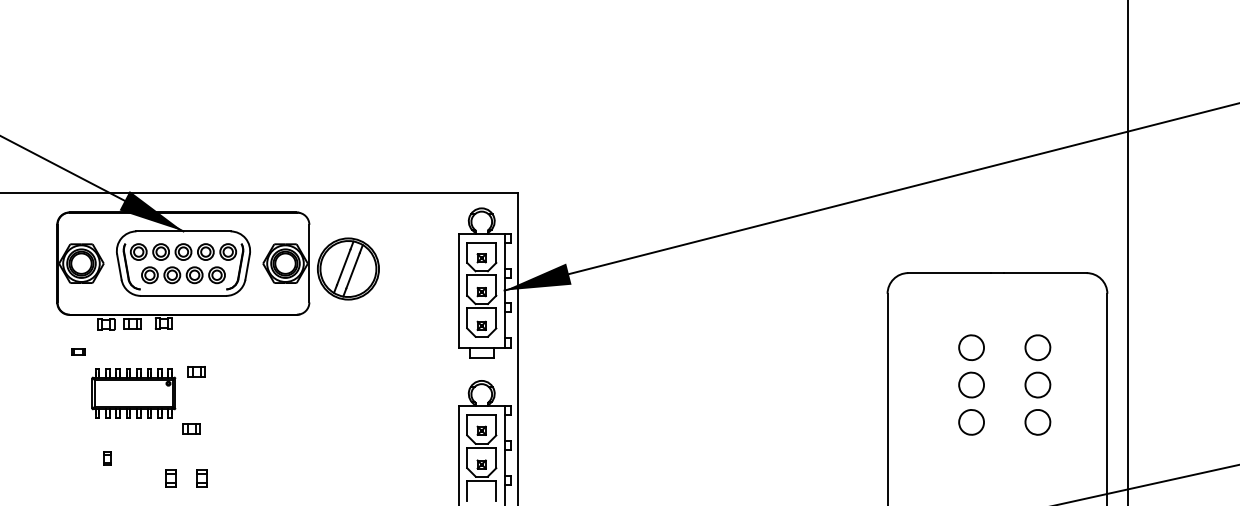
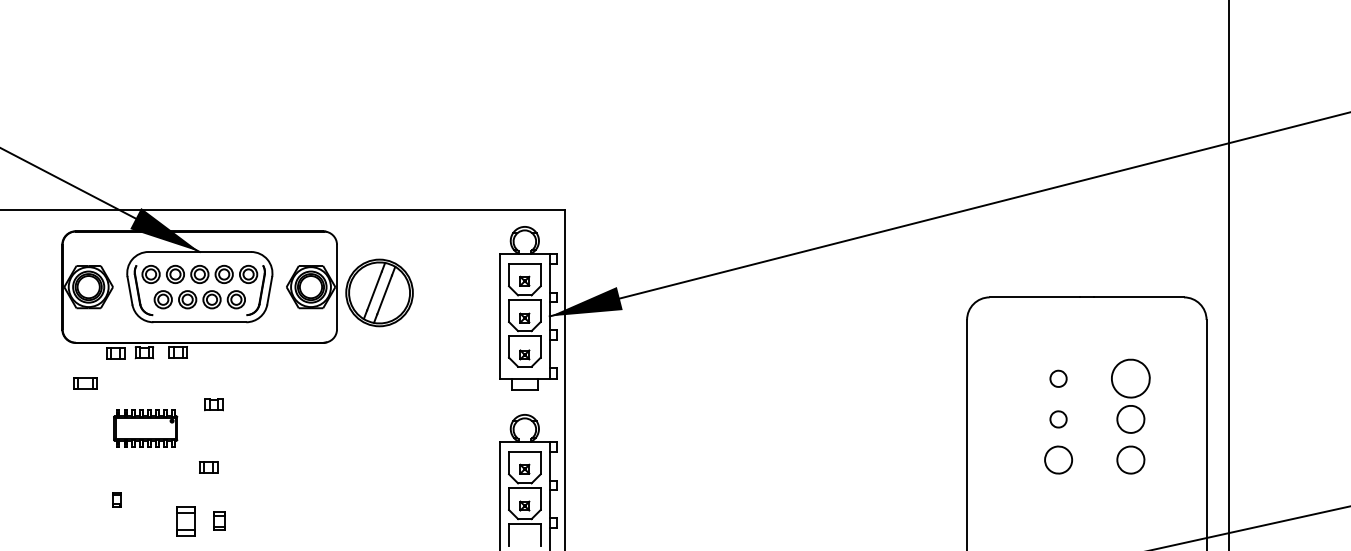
part: (971, 347) -> (1058, 378), size x0.6
part: (1037, 347) -> (1130, 378), size x1.4
part: (78, 352) -> (85, 383), size x1.6
part: (971, 385) -> (1058, 419), size x0.6
part: (133, 393) -> (145, 428), size x0.7
part: (170, 477) -> (185, 520), size x1.6

